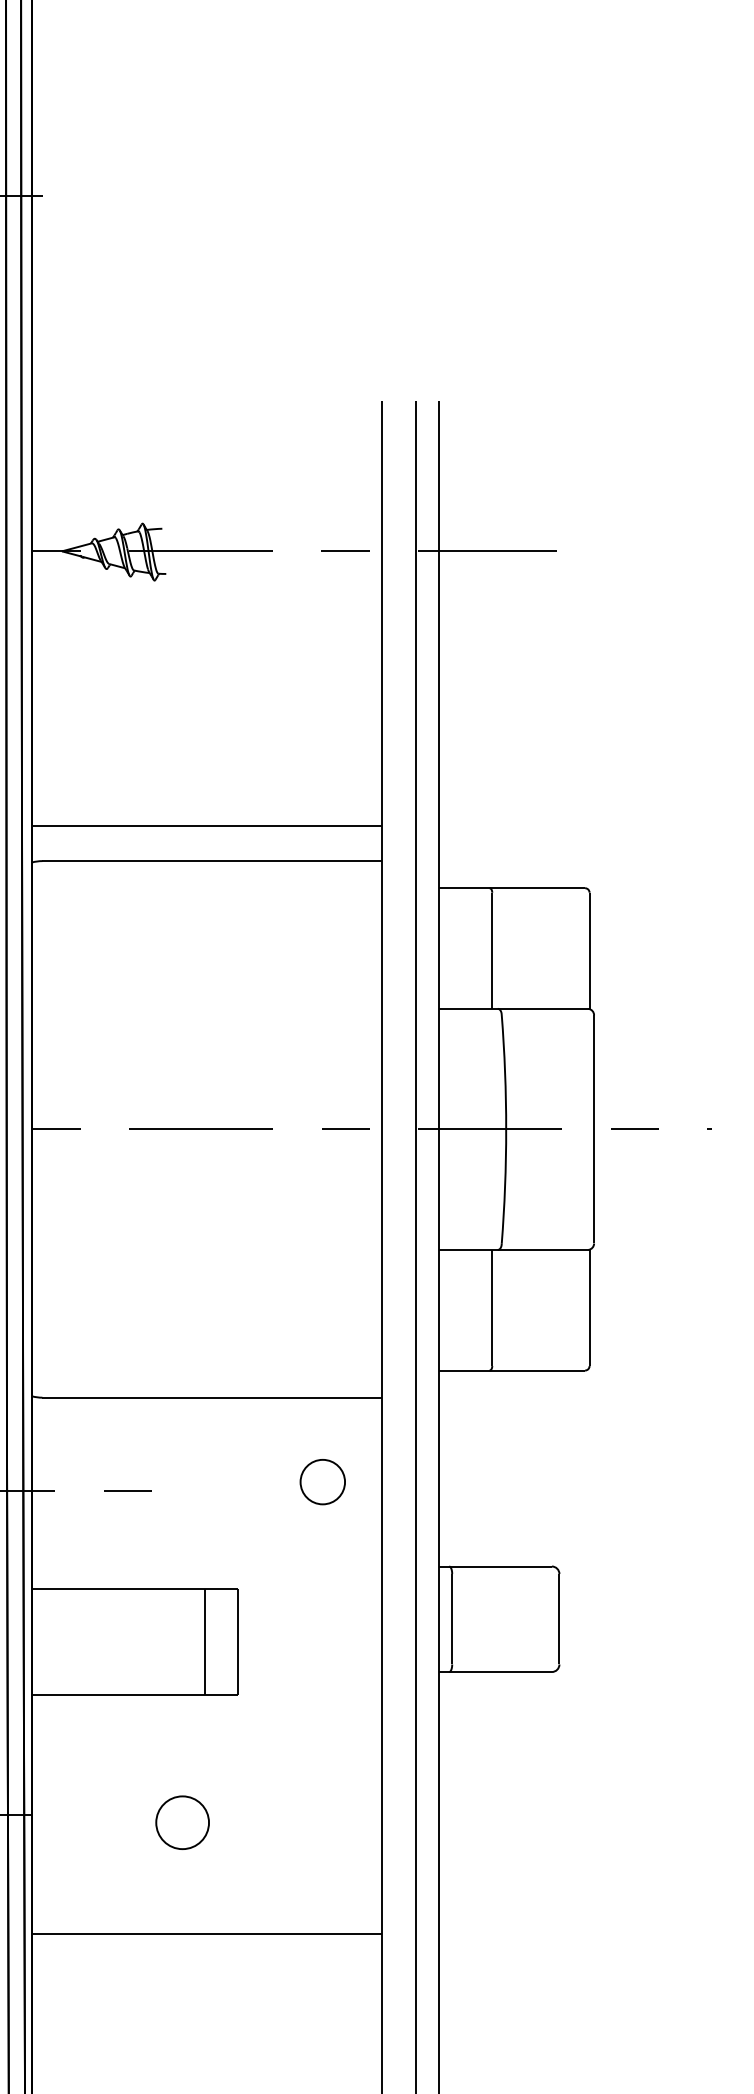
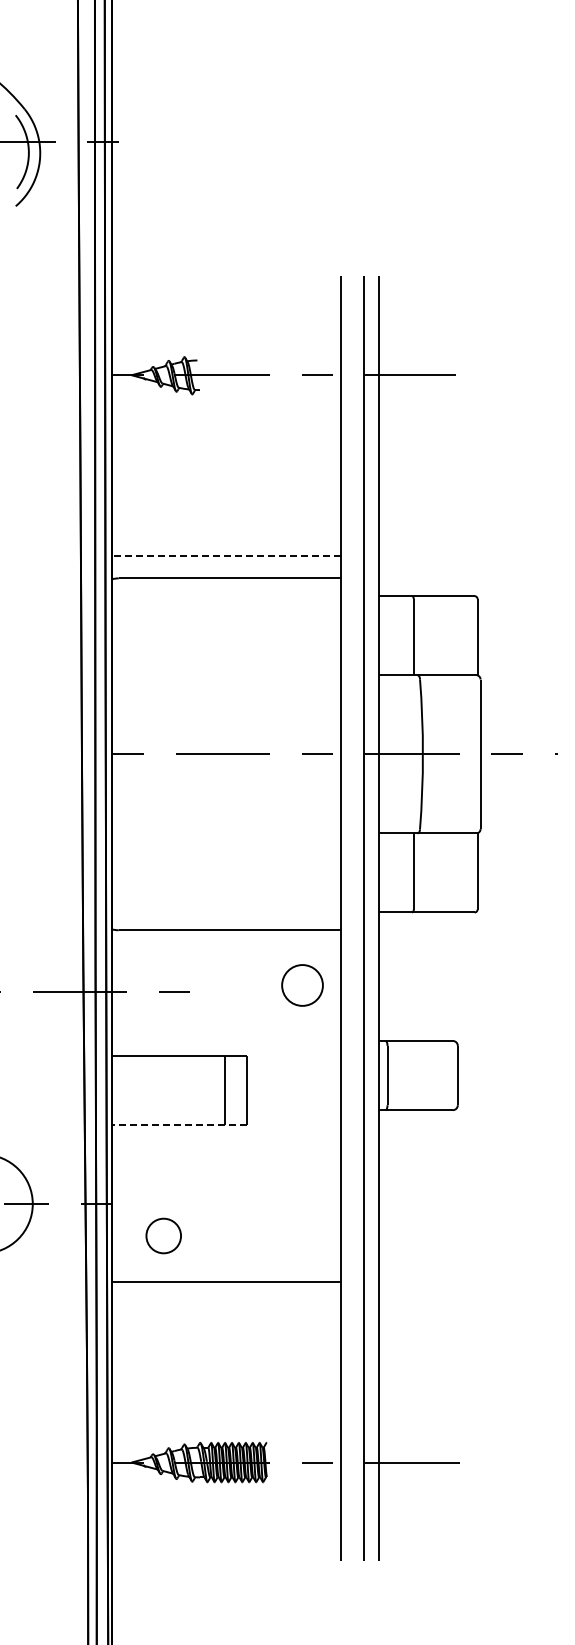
line: (206, 826) -> (226, 555), solid -> dashed
part: (322, 1481) -> (302, 985), size x1.4
line: (133, 1693) -> (178, 1124), solid -> dashed
part: (182, 1821) -> (163, 1235), moved

